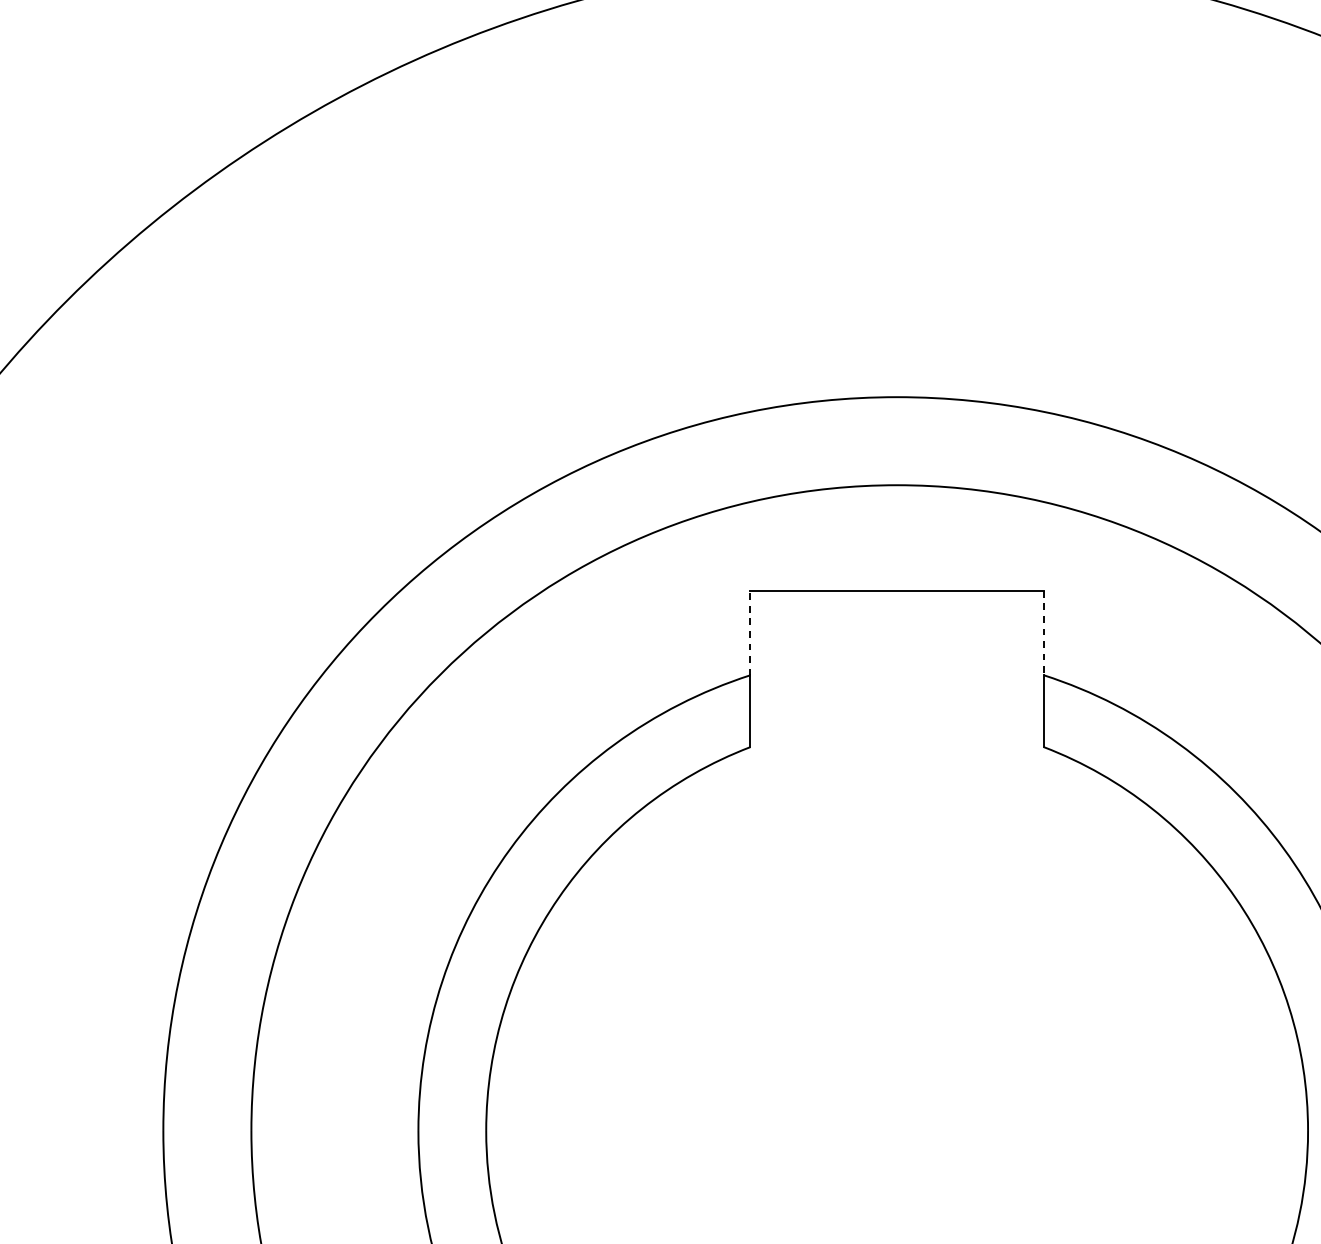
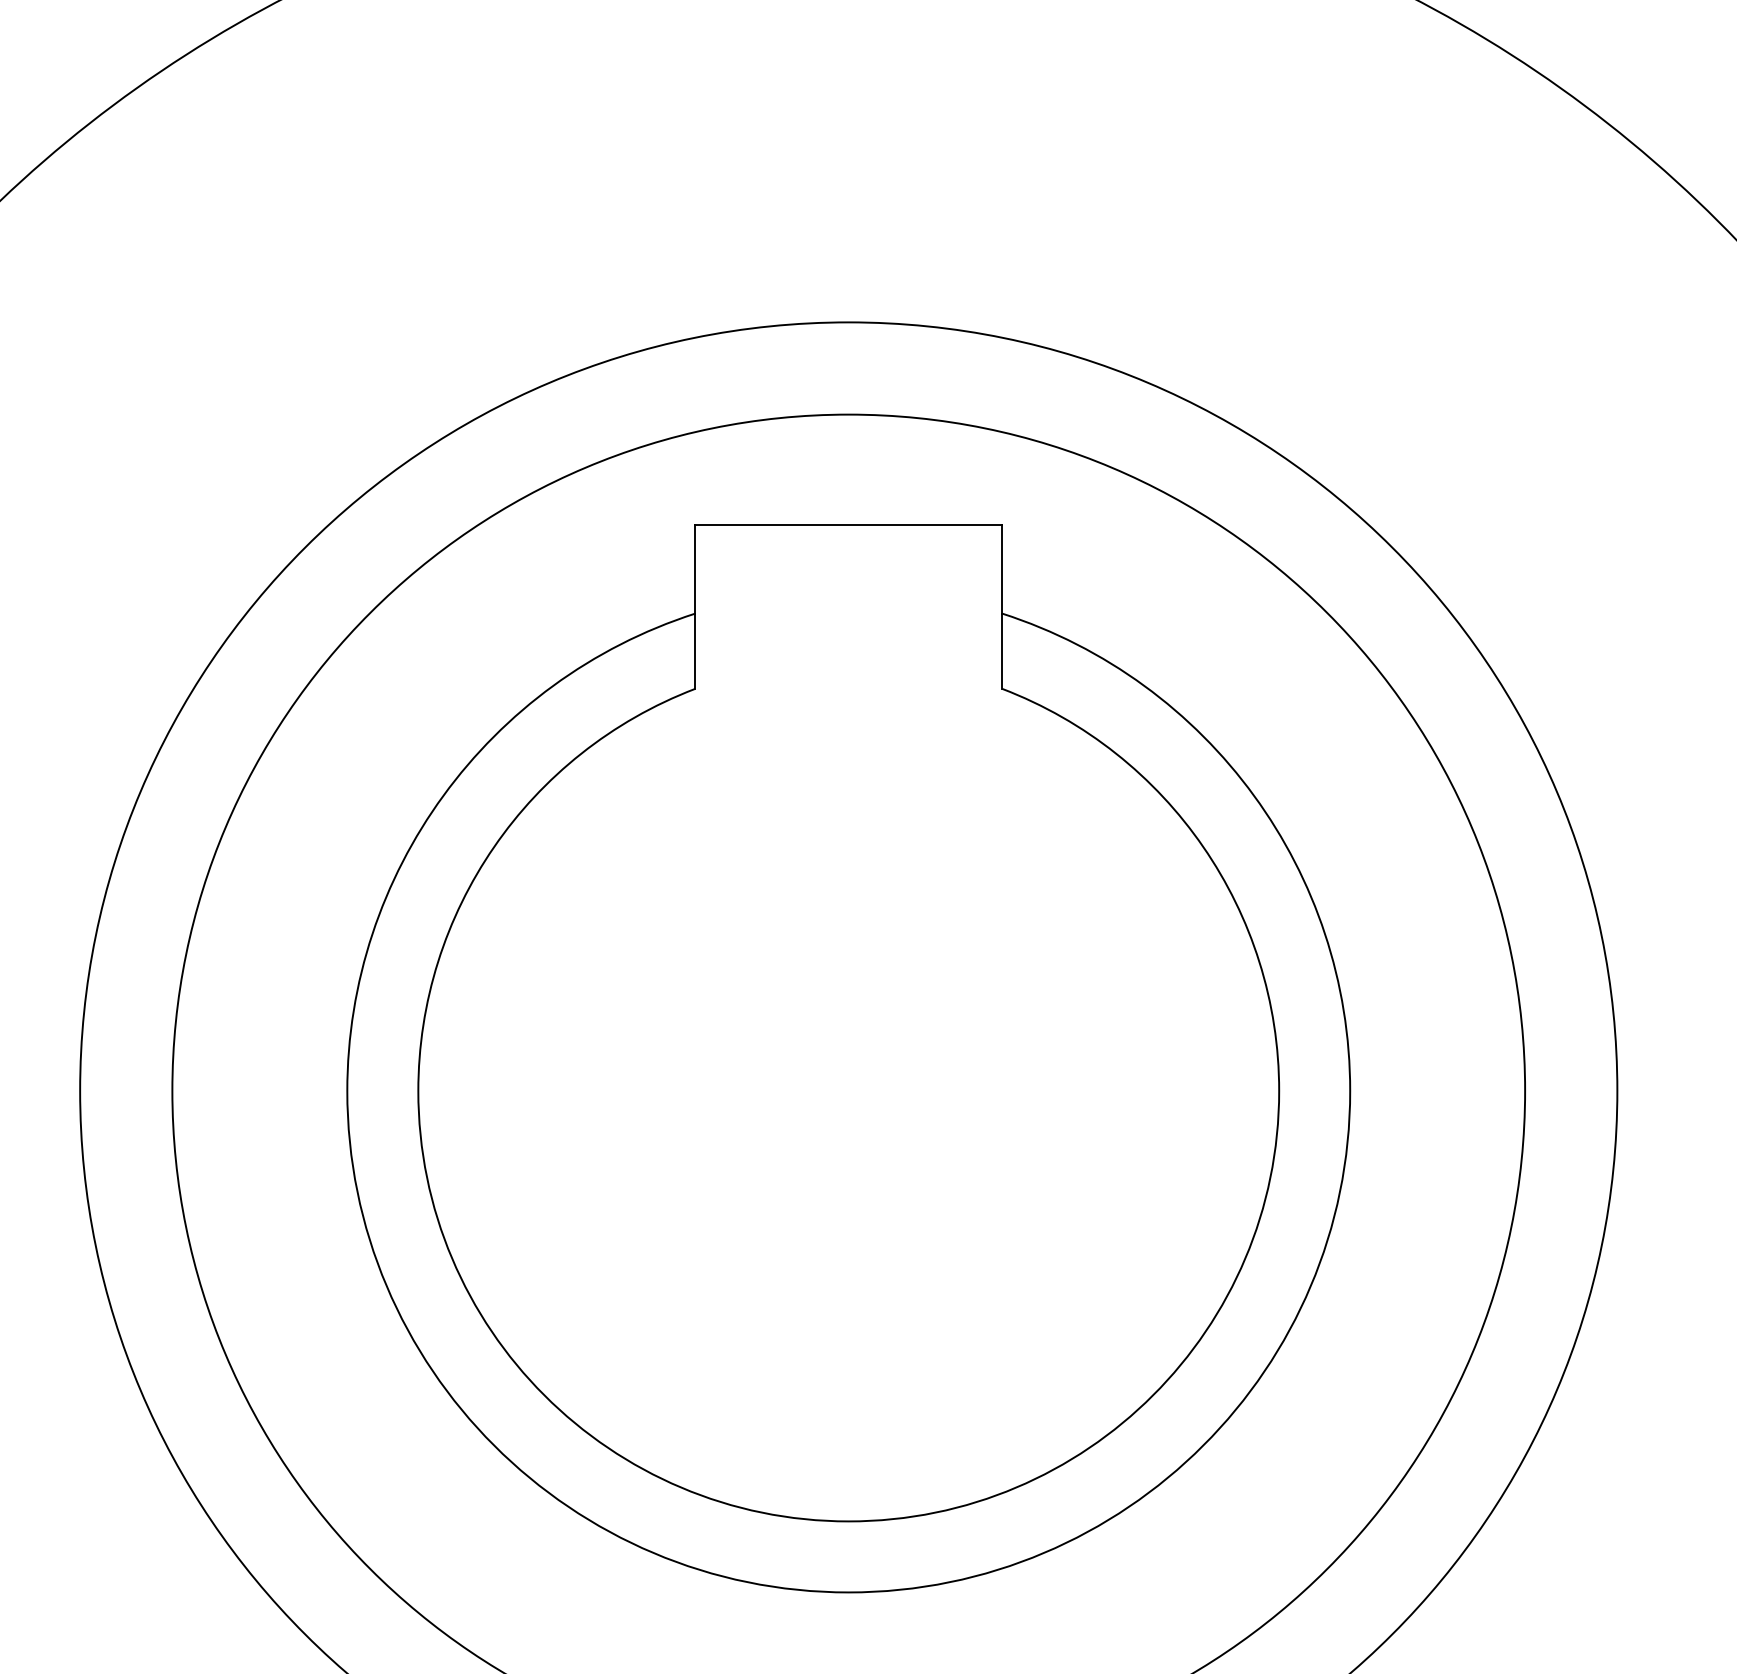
line: (750, 633) -> (695, 569), dashed -> solid
line: (1043, 634) -> (1002, 570), dashed -> solid

